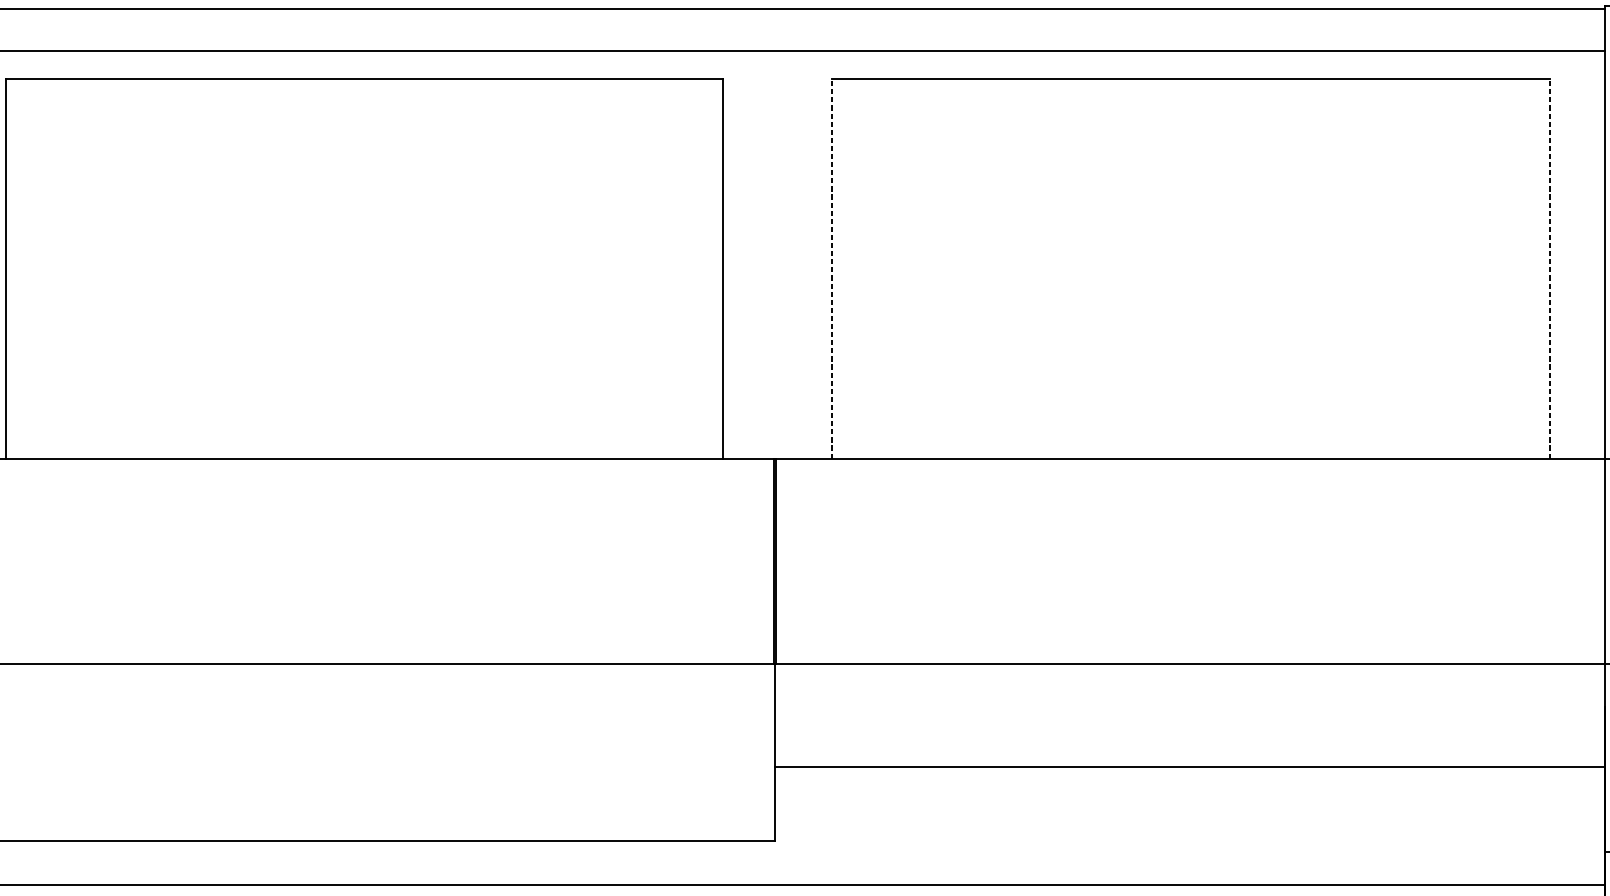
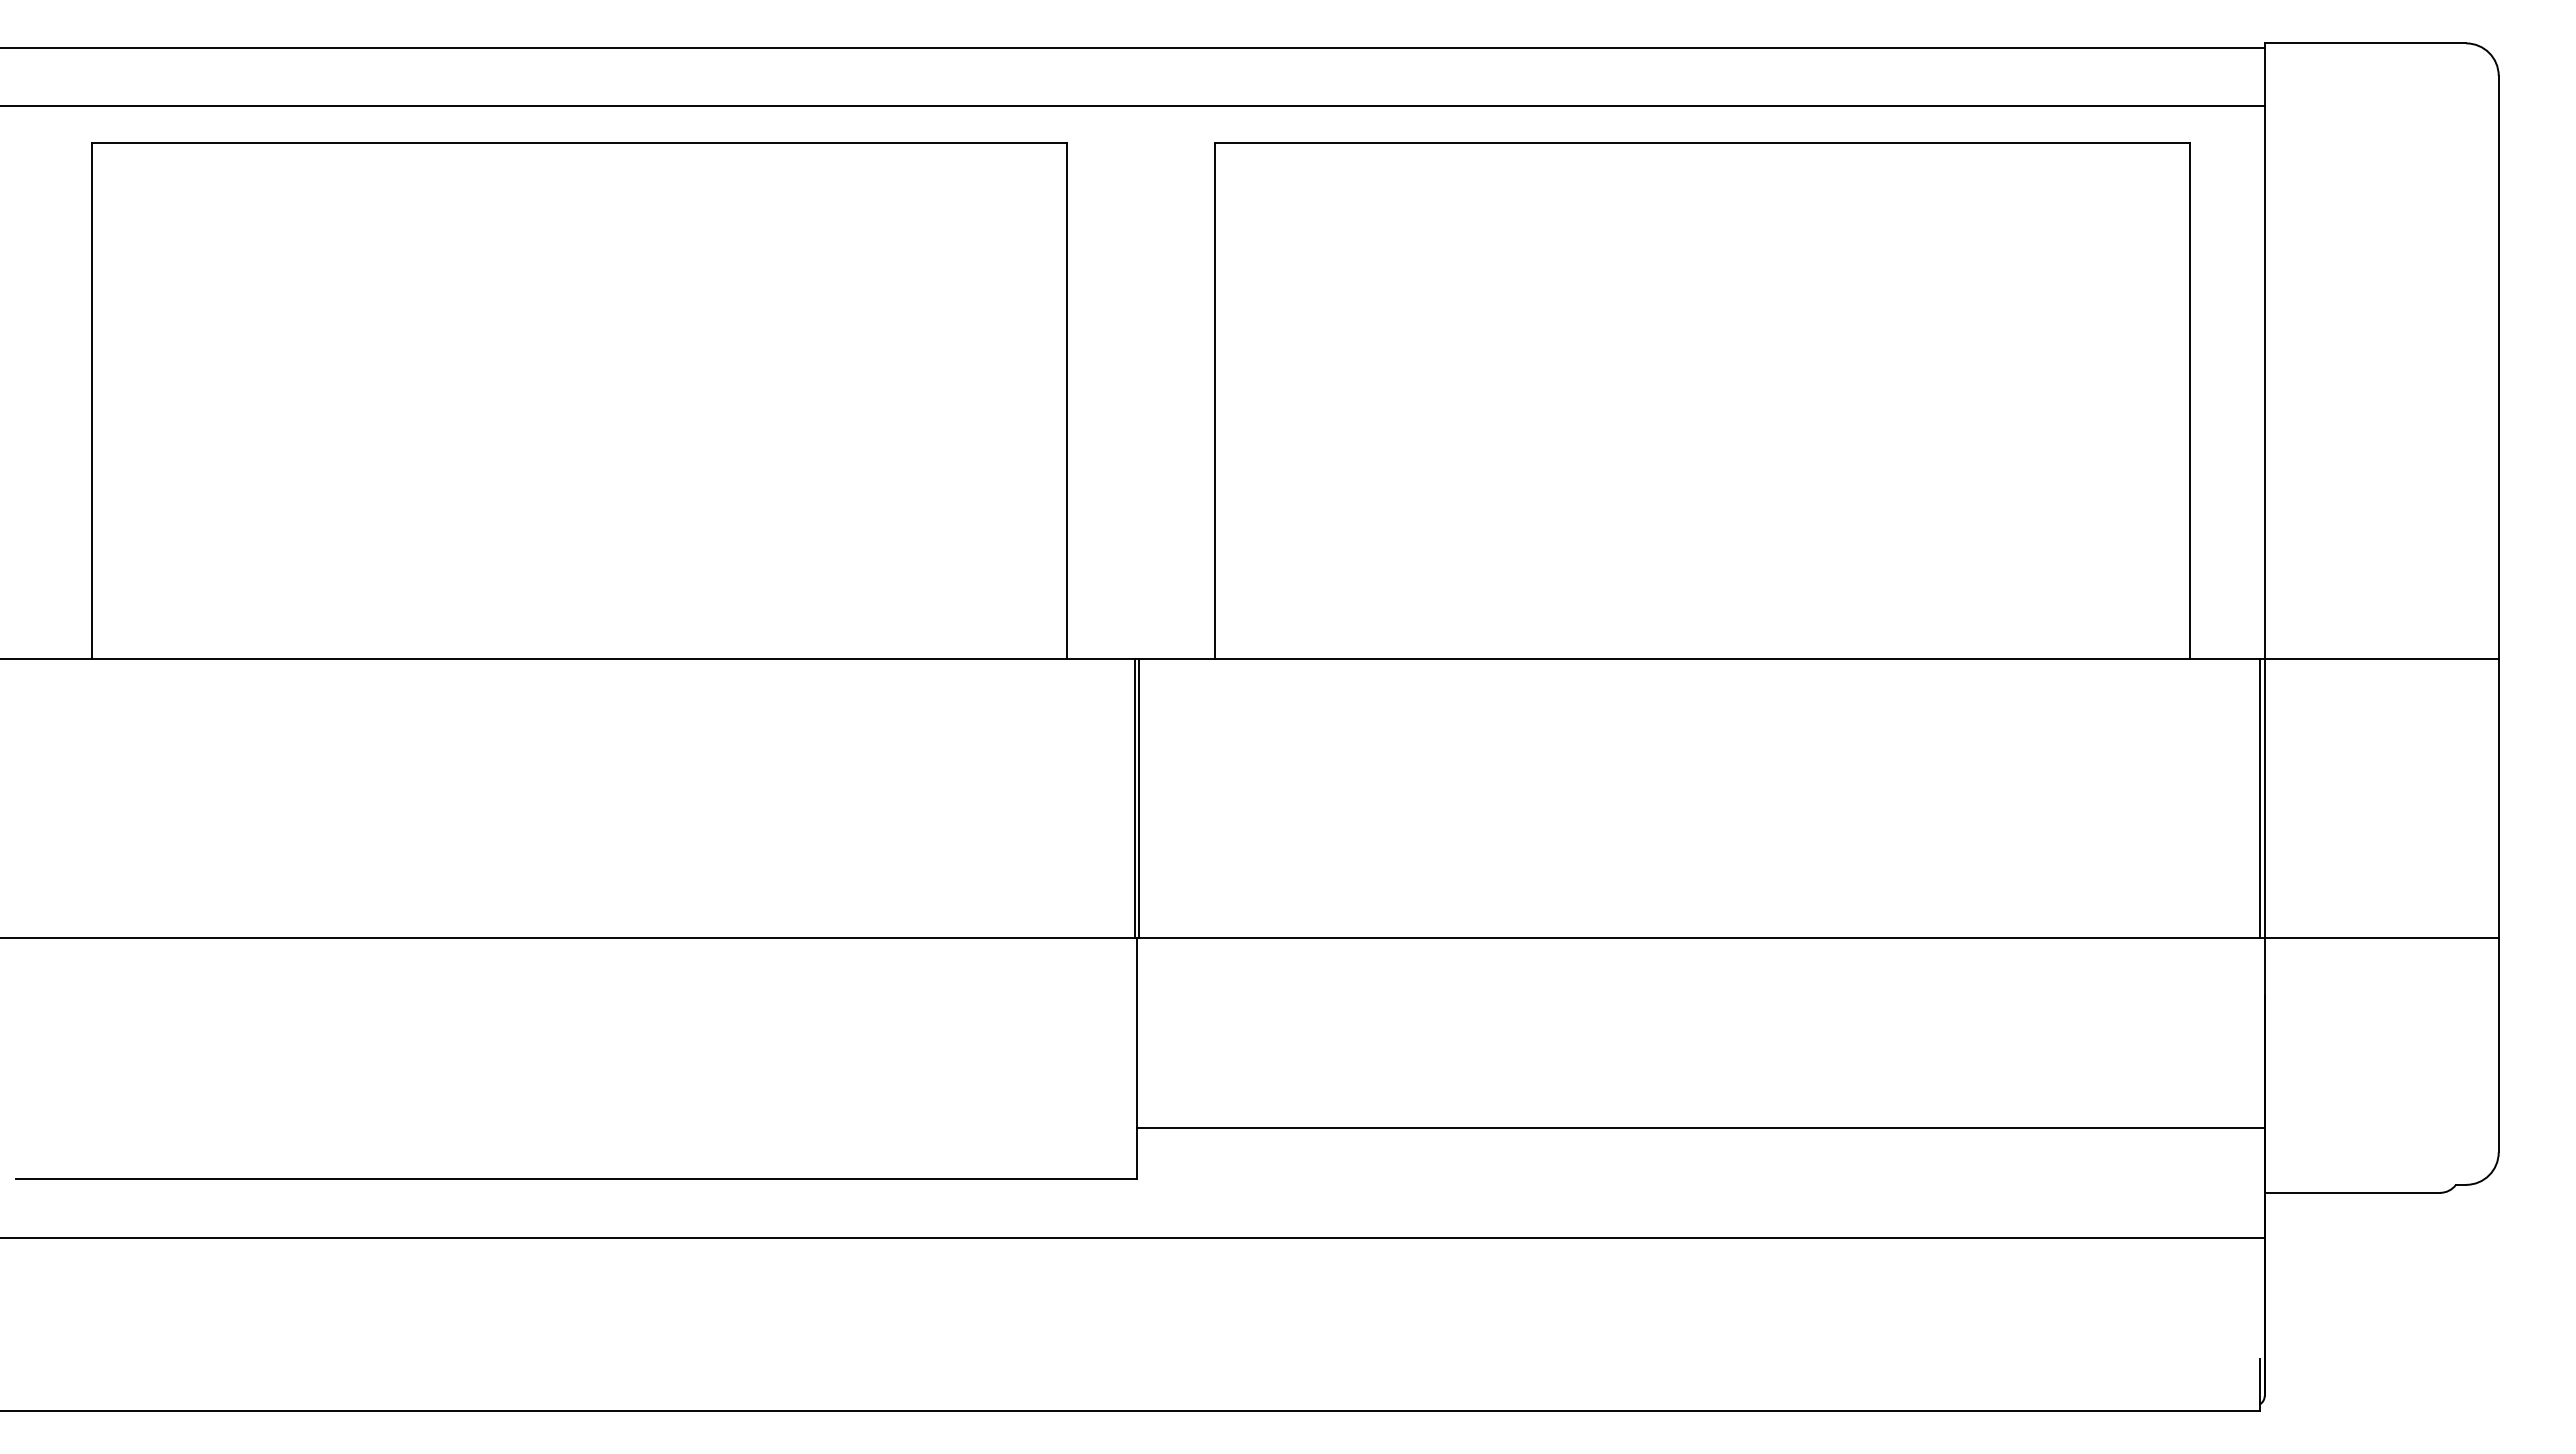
line: (832, 269) -> (1215, 401), dashed -> solid
line: (1549, 269) -> (2189, 401), dashed -> solid
line: (1600, 561) -> (2259, 798), added
line: (1189, 766) -> (1700, 1127), moved

